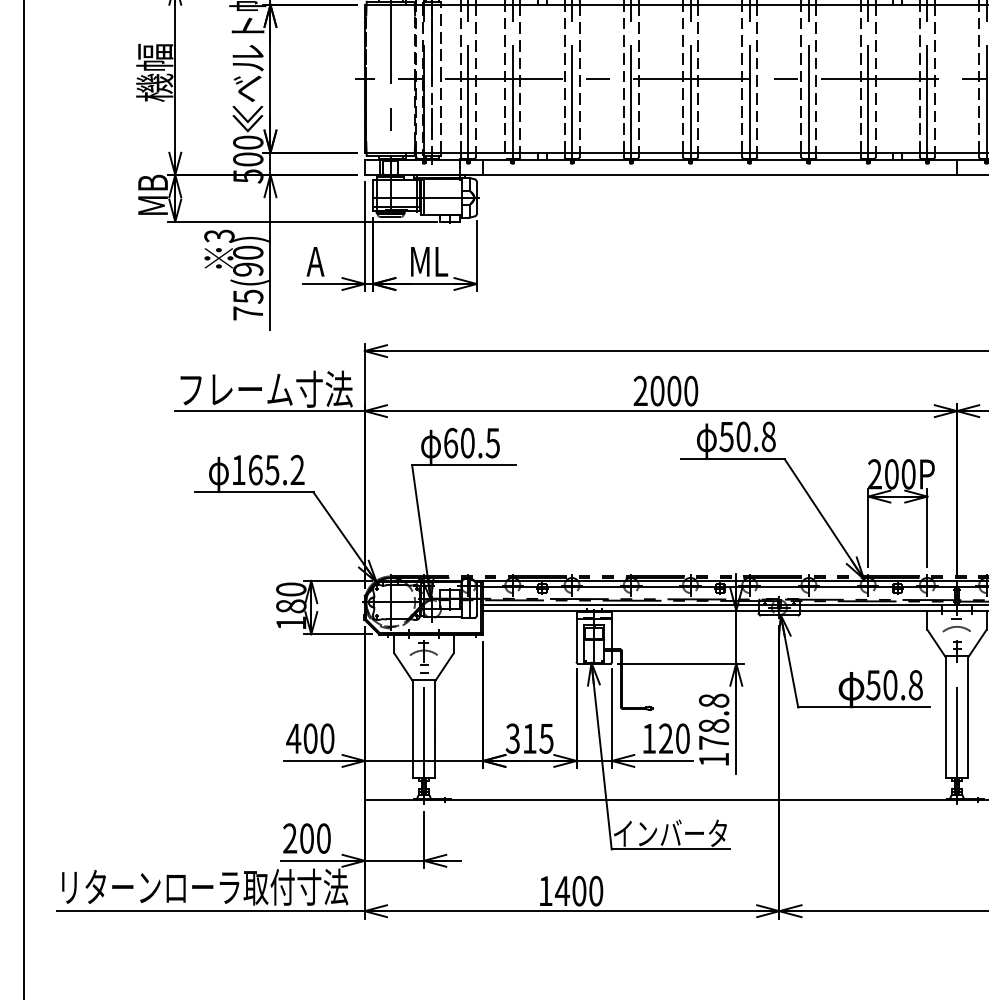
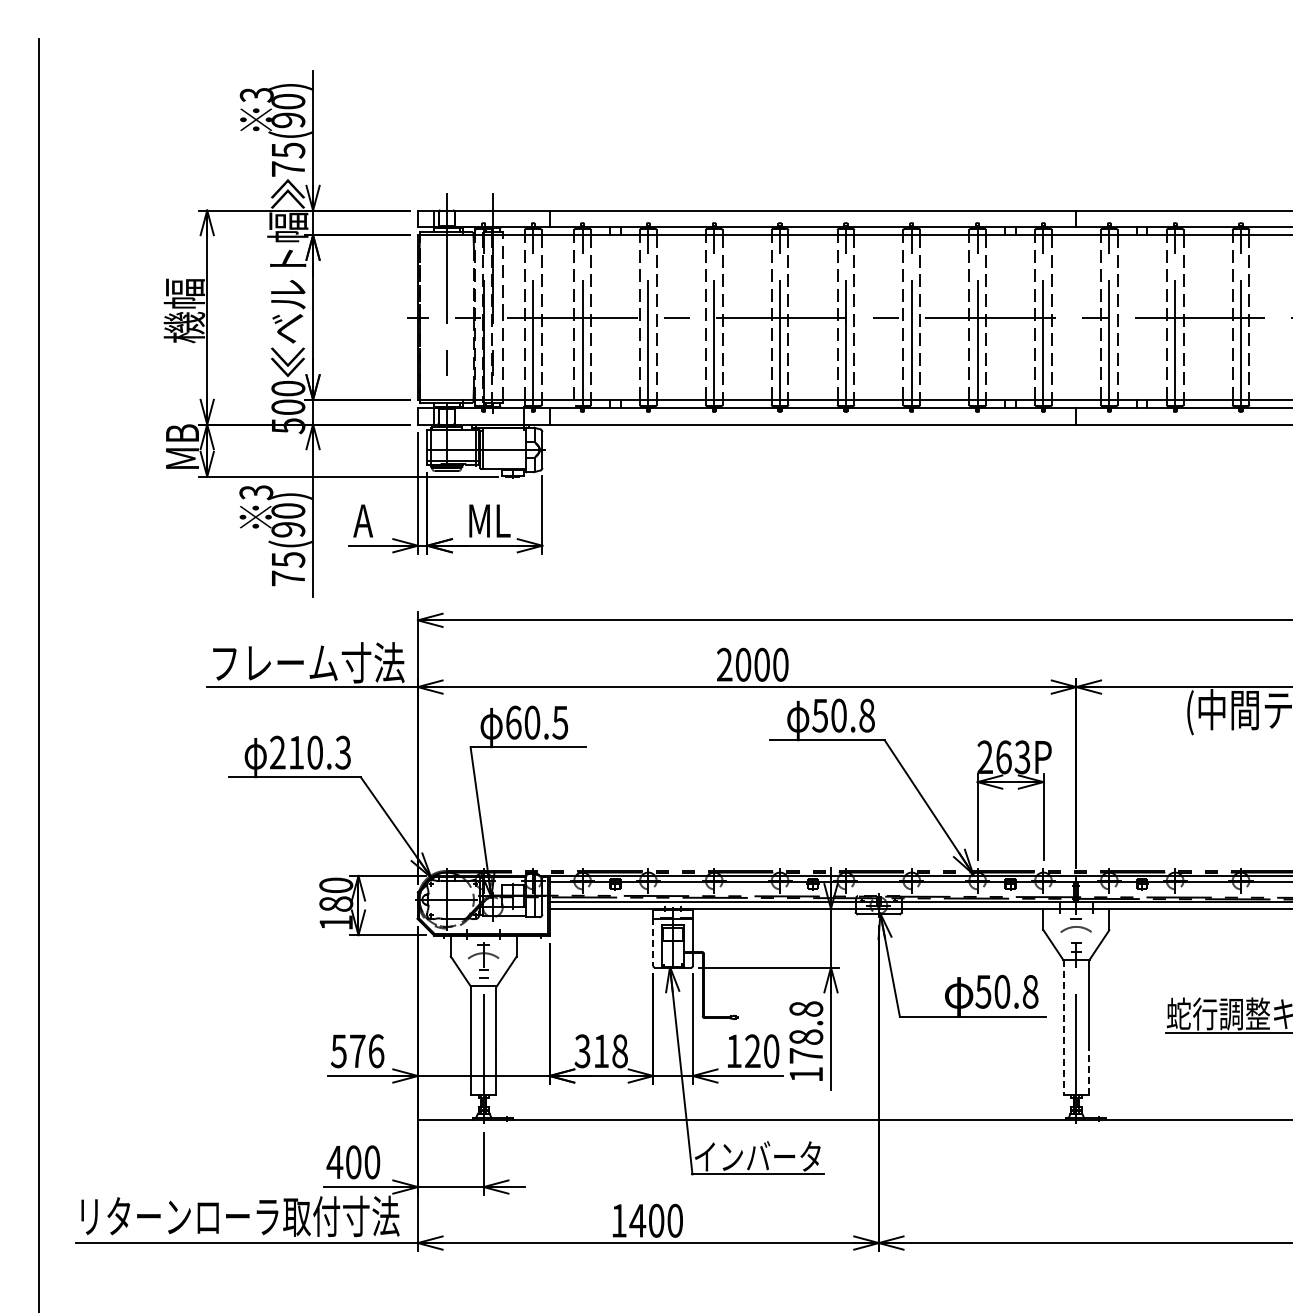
text: (268, 469) -> (310, 752), 165.2 -> 210.3
text: (900, 474) -> (1013, 757), 200P -> 263P
line: (576, 640) -> (653, 942), solid -> dashed
line: (946, 717) -> (1064, 1027), solid -> dashed
text: (310, 738) -> (357, 1051), 400 -> 576
text: (546, 738) -> (619, 1051), 315 -> 318
line: (967, 756) -> (1088, 1071), solid -> dashed
text: (289, 837) -> (334, 1161), 200 -> 400

